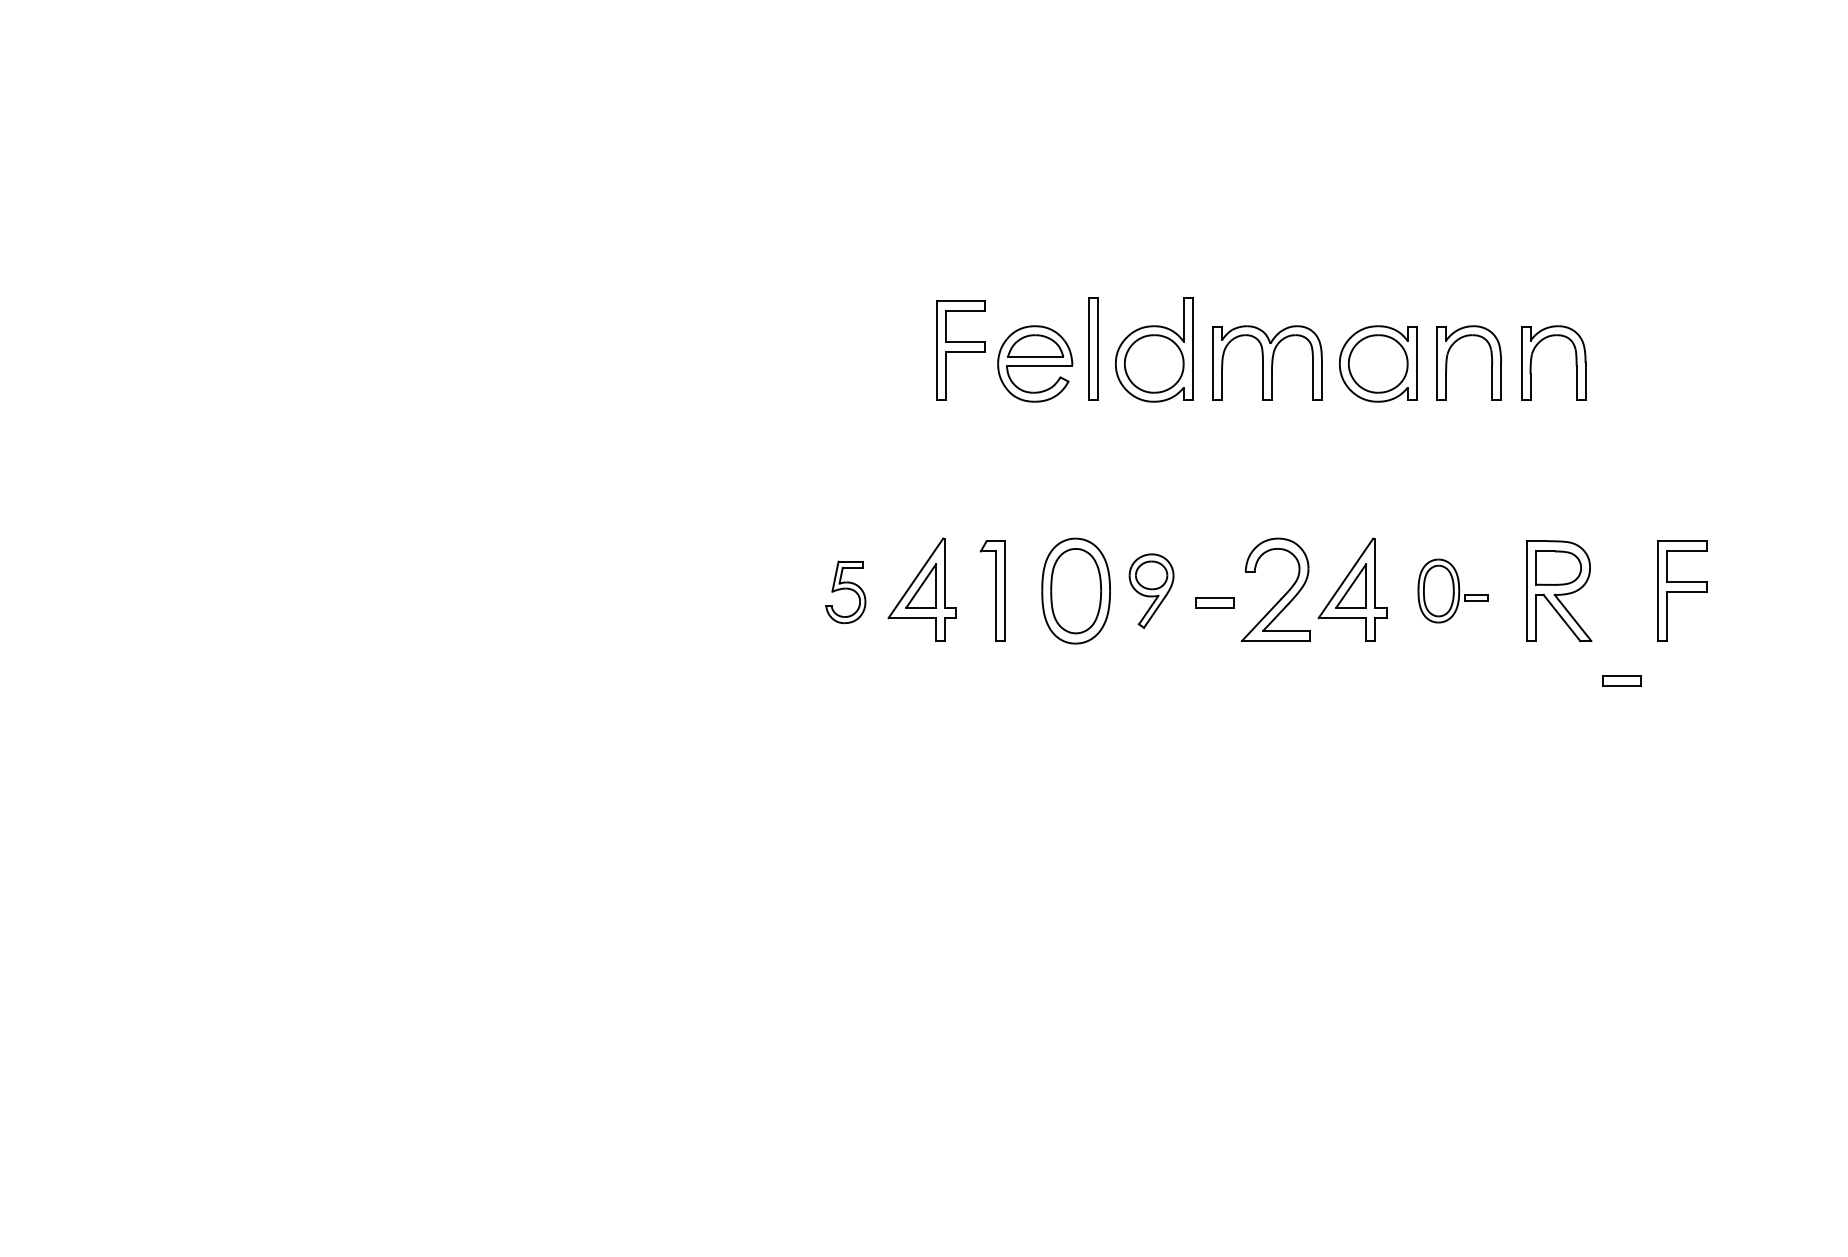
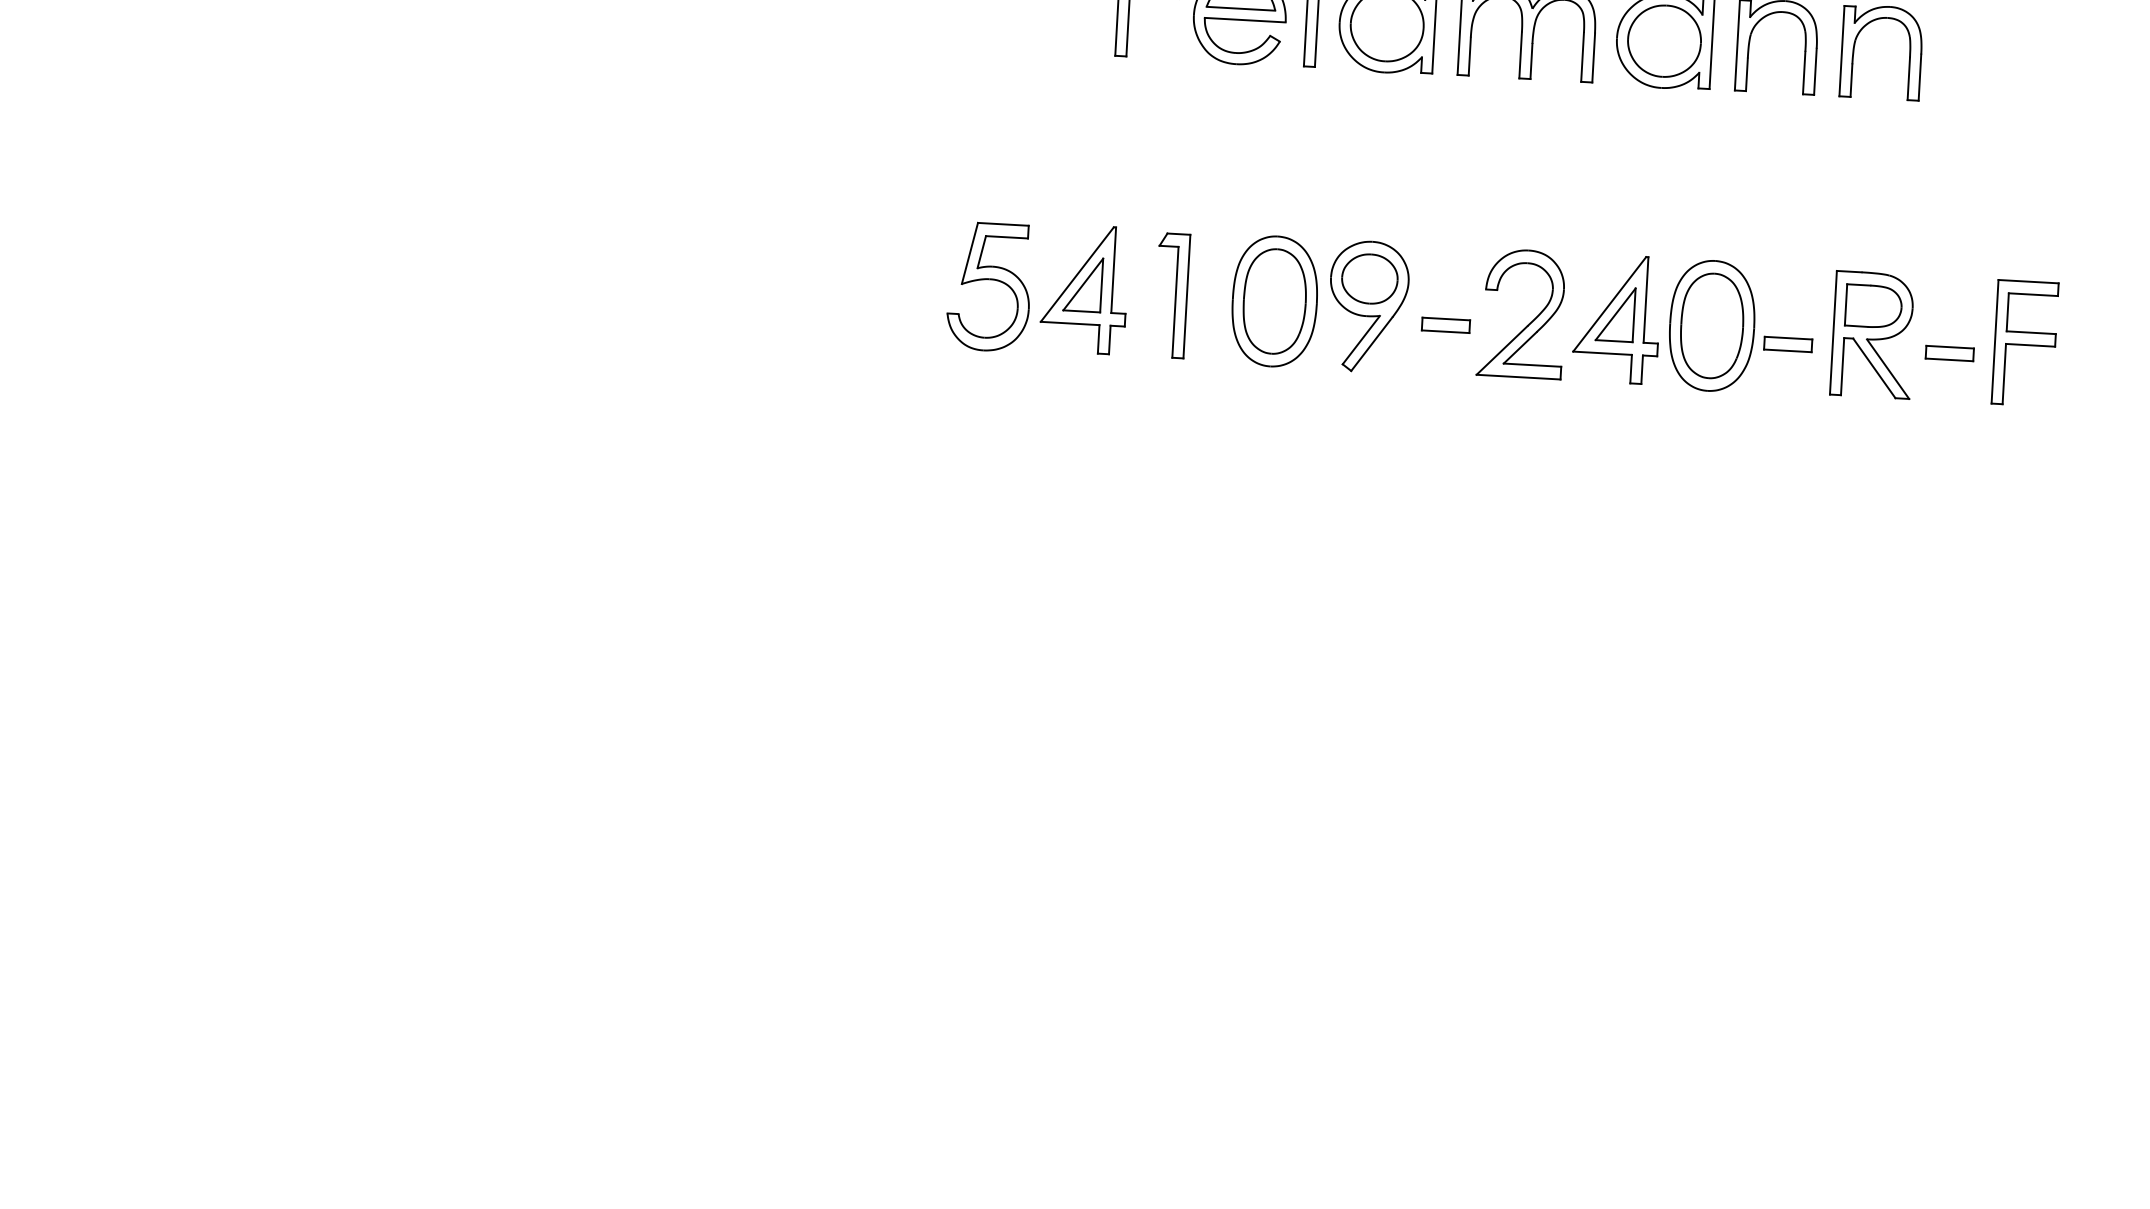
part: (1151, 590) -> (1368, 305), size x1.43
part: (1452, 590) -> (1740, 326), size x1.67
part: (845, 592) -> (989, 287), size x1.67
part: (1621, 680) -> (1949, 353), moved

